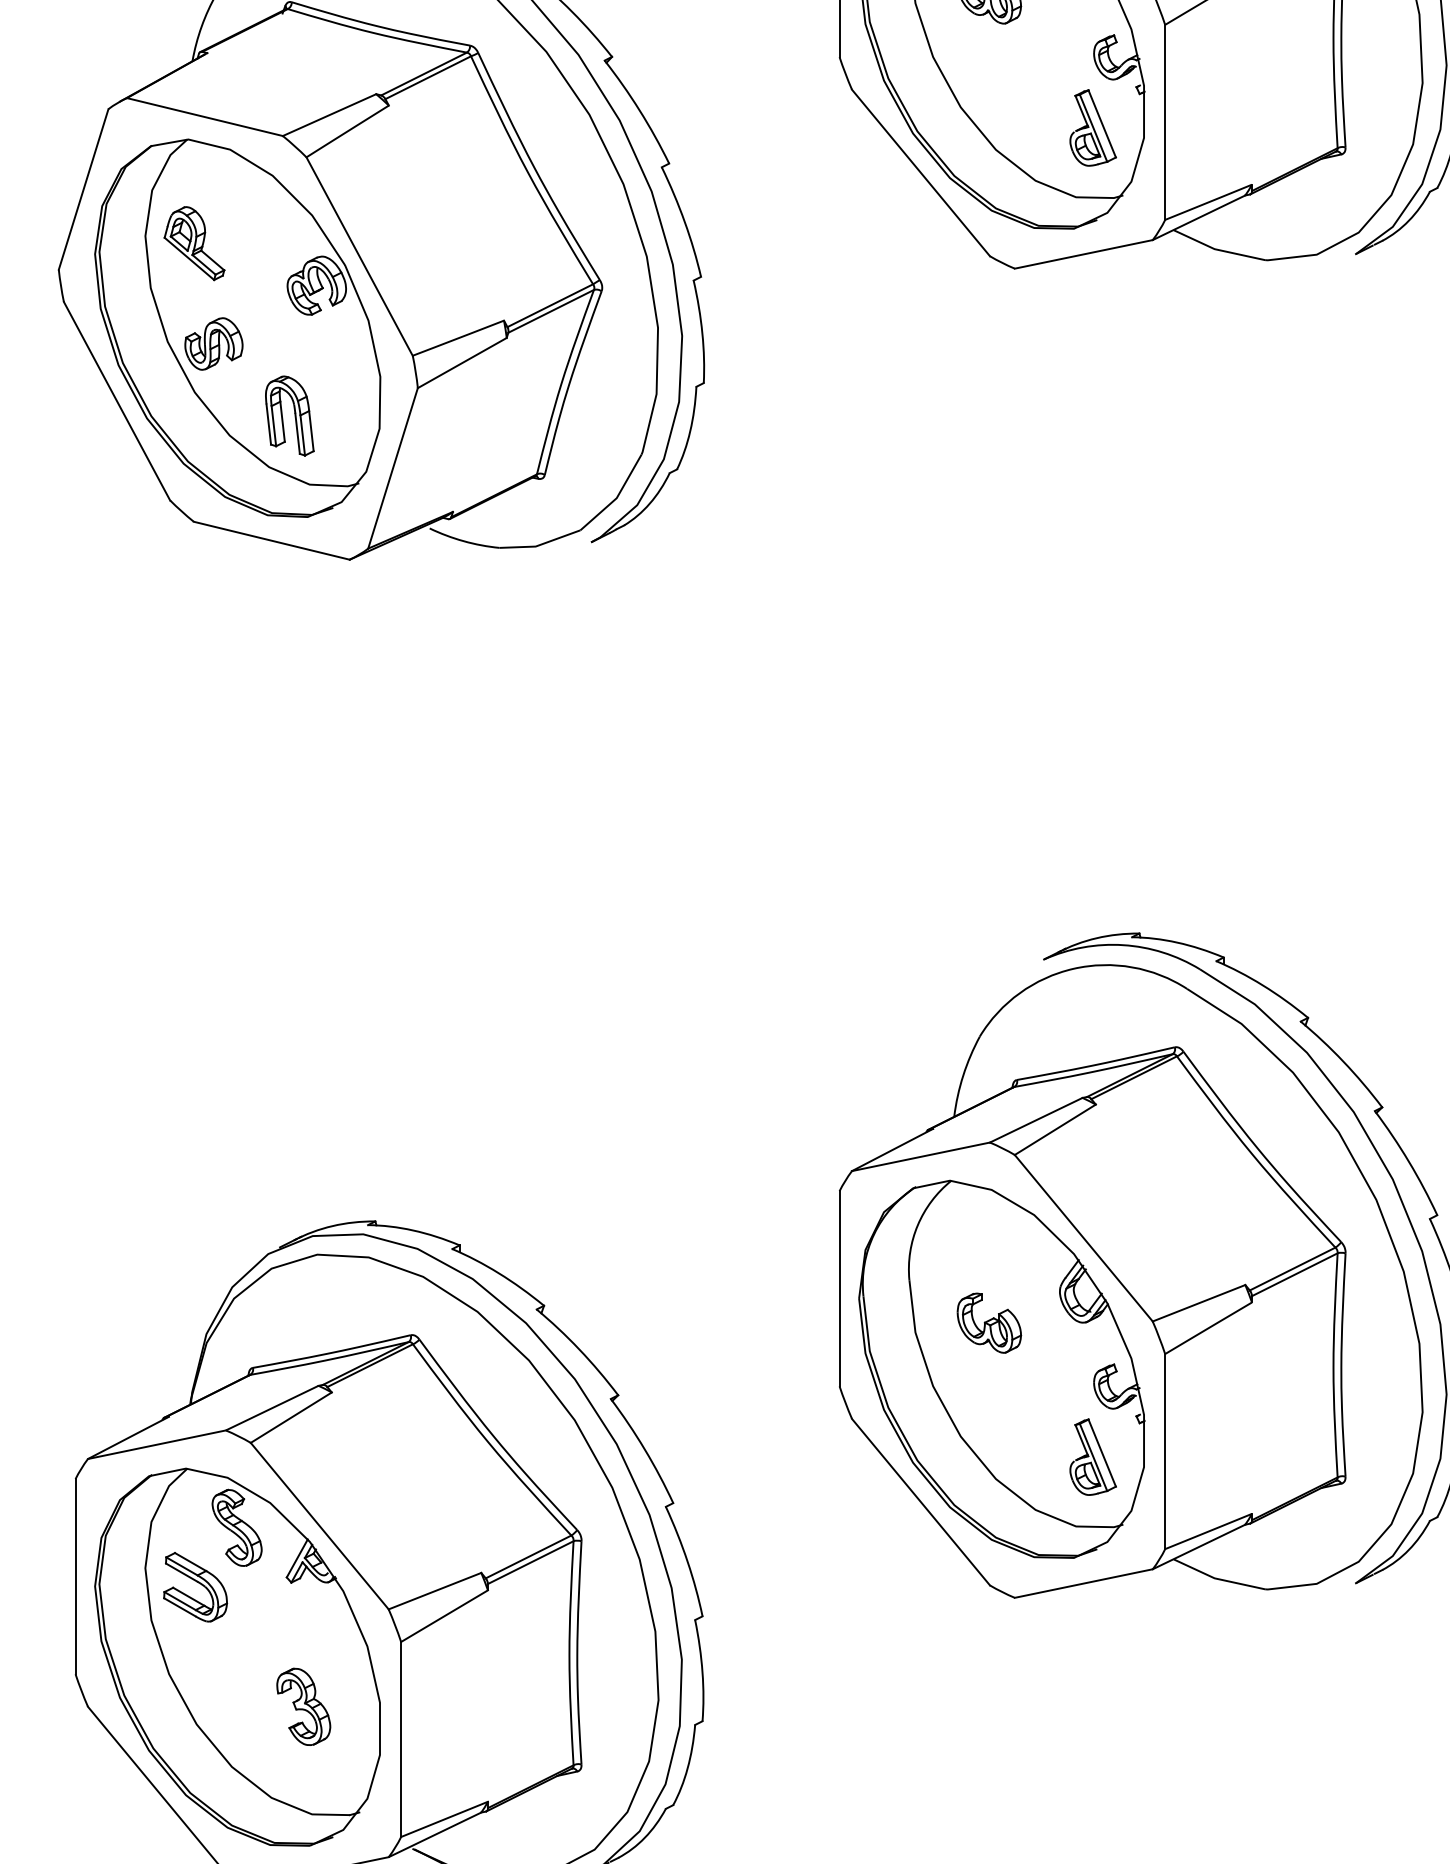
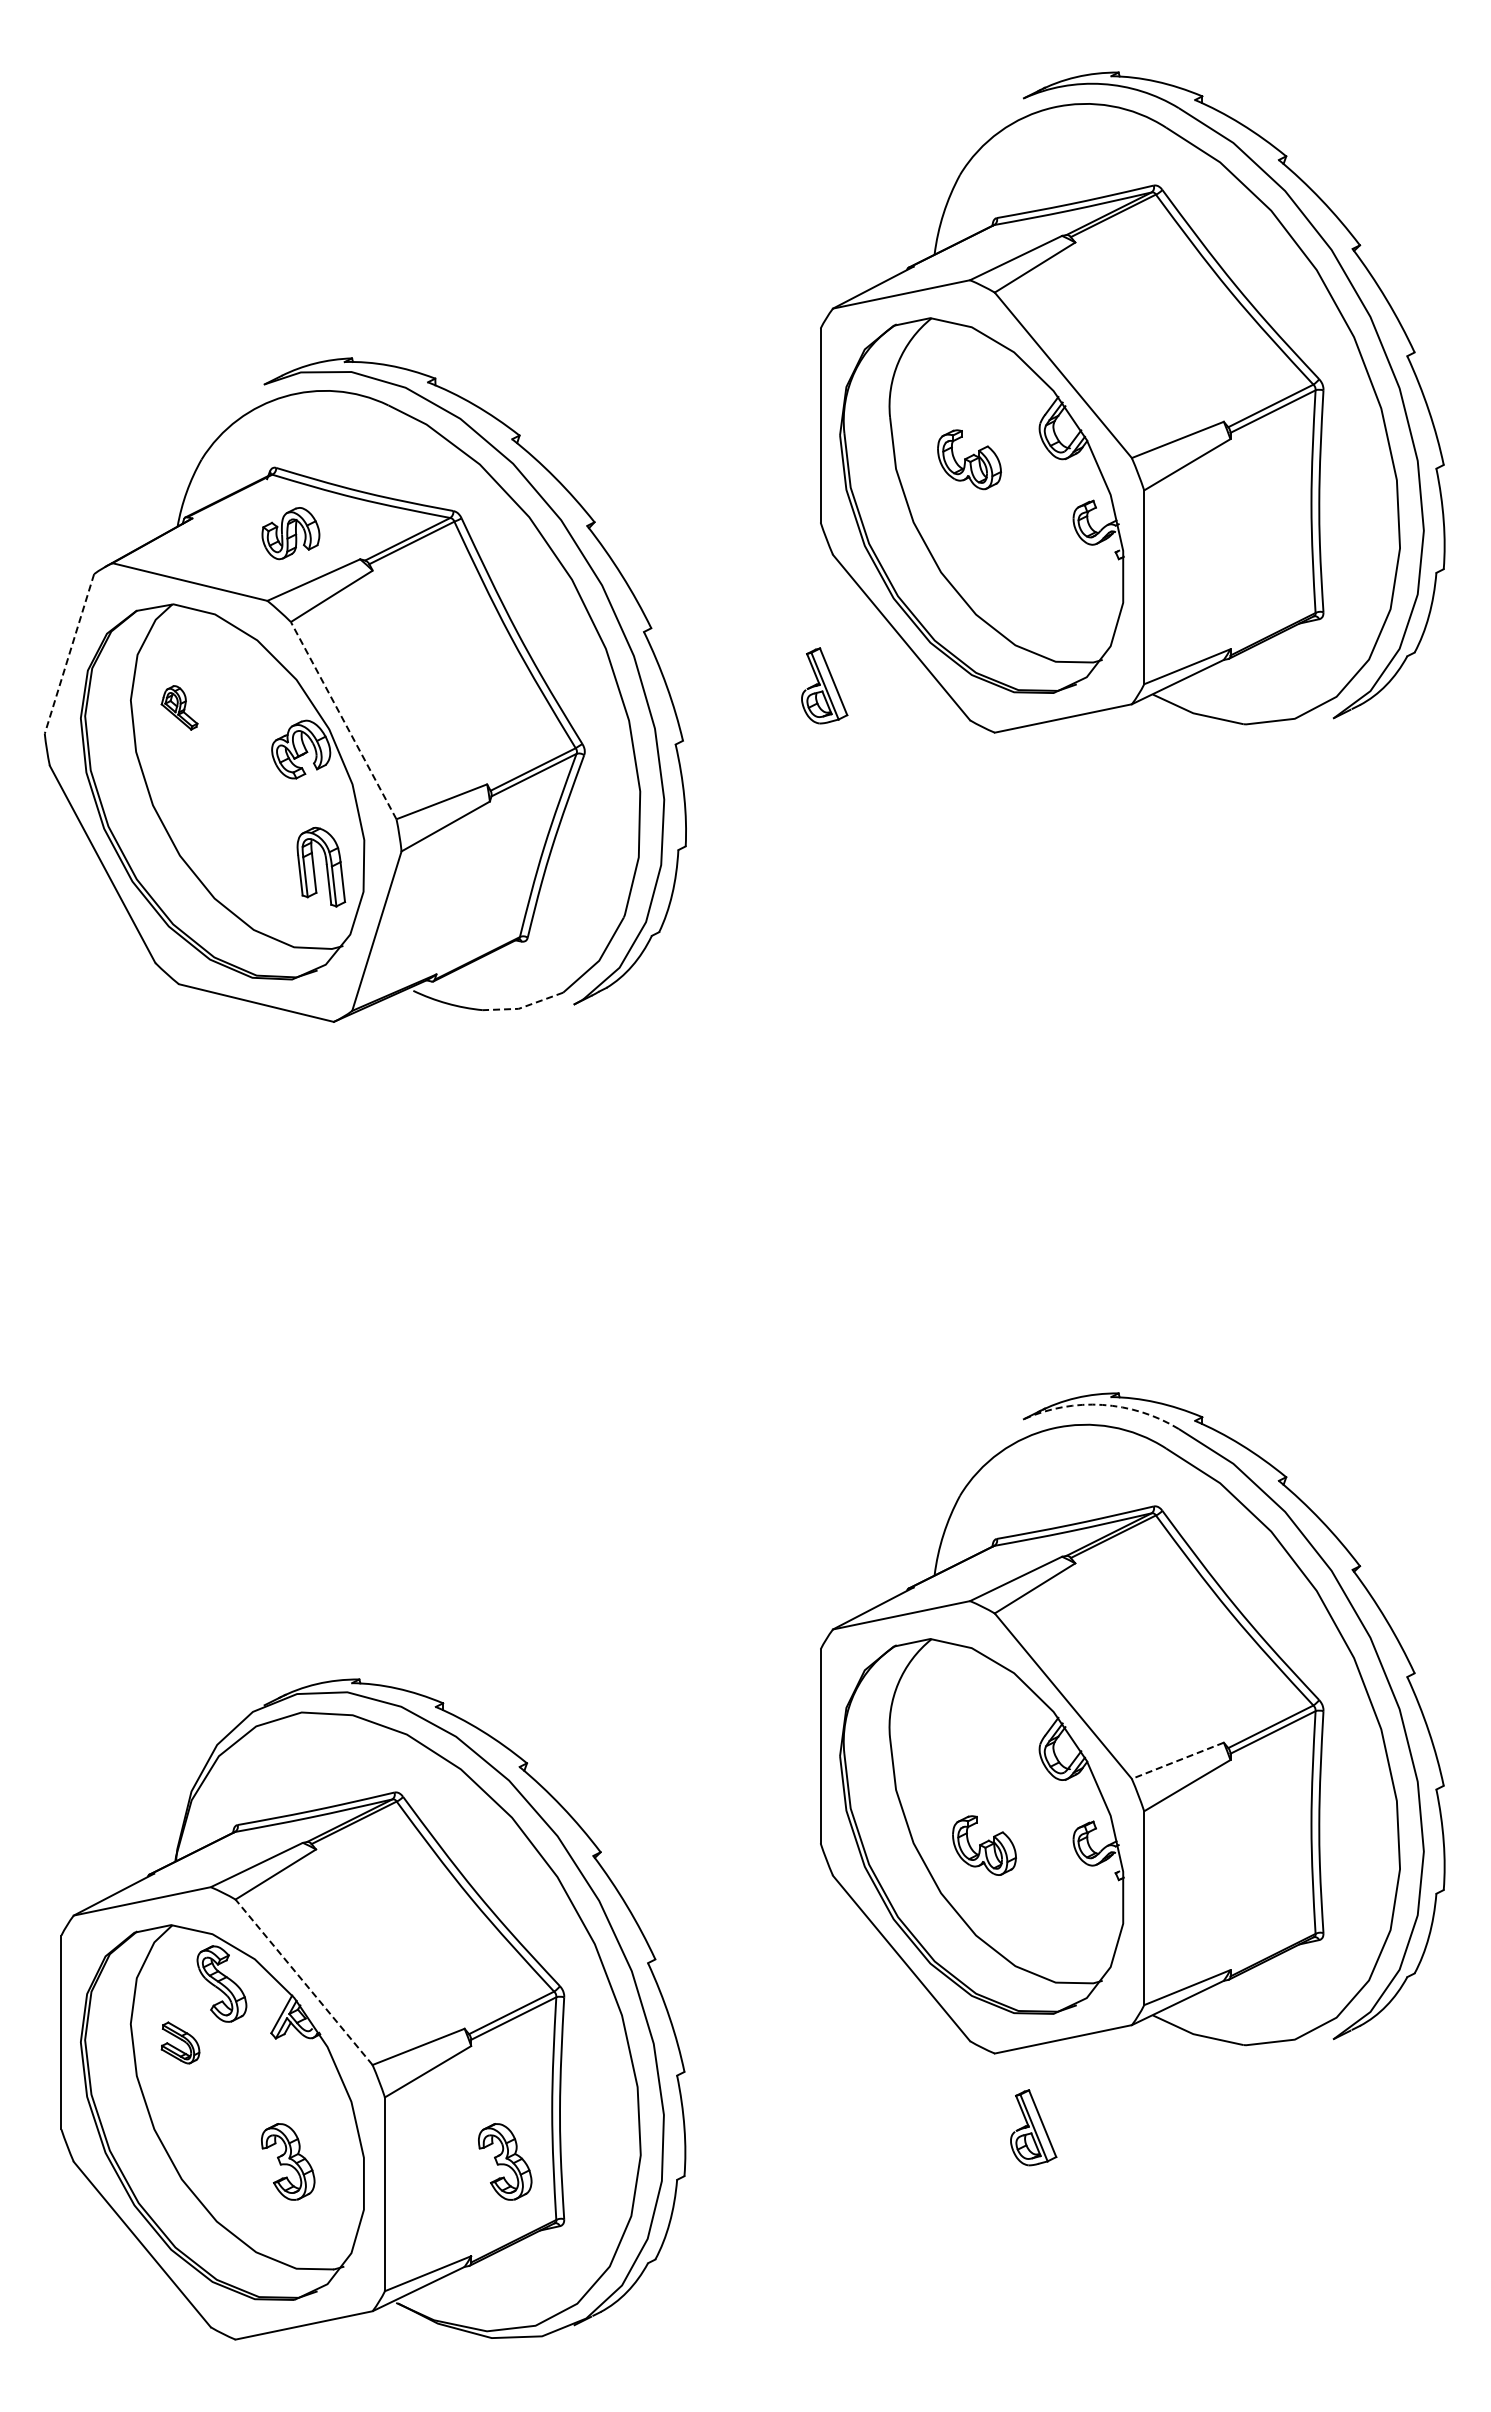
part: (1093, 127) -> (824, 685), moved
line: (83, 189) -> (69, 654), solid -> dashed
part: (194, 243) -> (179, 707), size x0.6
line: (359, 256) -> (343, 720), solid -> dashed
part: (213, 343) -> (290, 533), moved
part: (289, 415) -> (321, 866), moved
line: (540, 545) -> (523, 1007), solid -> dashed
arc: (1123, 944) -> (1102, 1404), solid -> dashed
line: (1198, 1302) -> (1177, 1760), solid -> dashed
part: (989, 1323) -> (984, 1845), moved
part: (1093, 1456) -> (1033, 2127), moved
line: (319, 1525) -> (303, 1981), solid -> dashed
part: (195, 1586) -> (180, 2042), size x0.6
part: (522, 1706) -> (505, 2161), added

